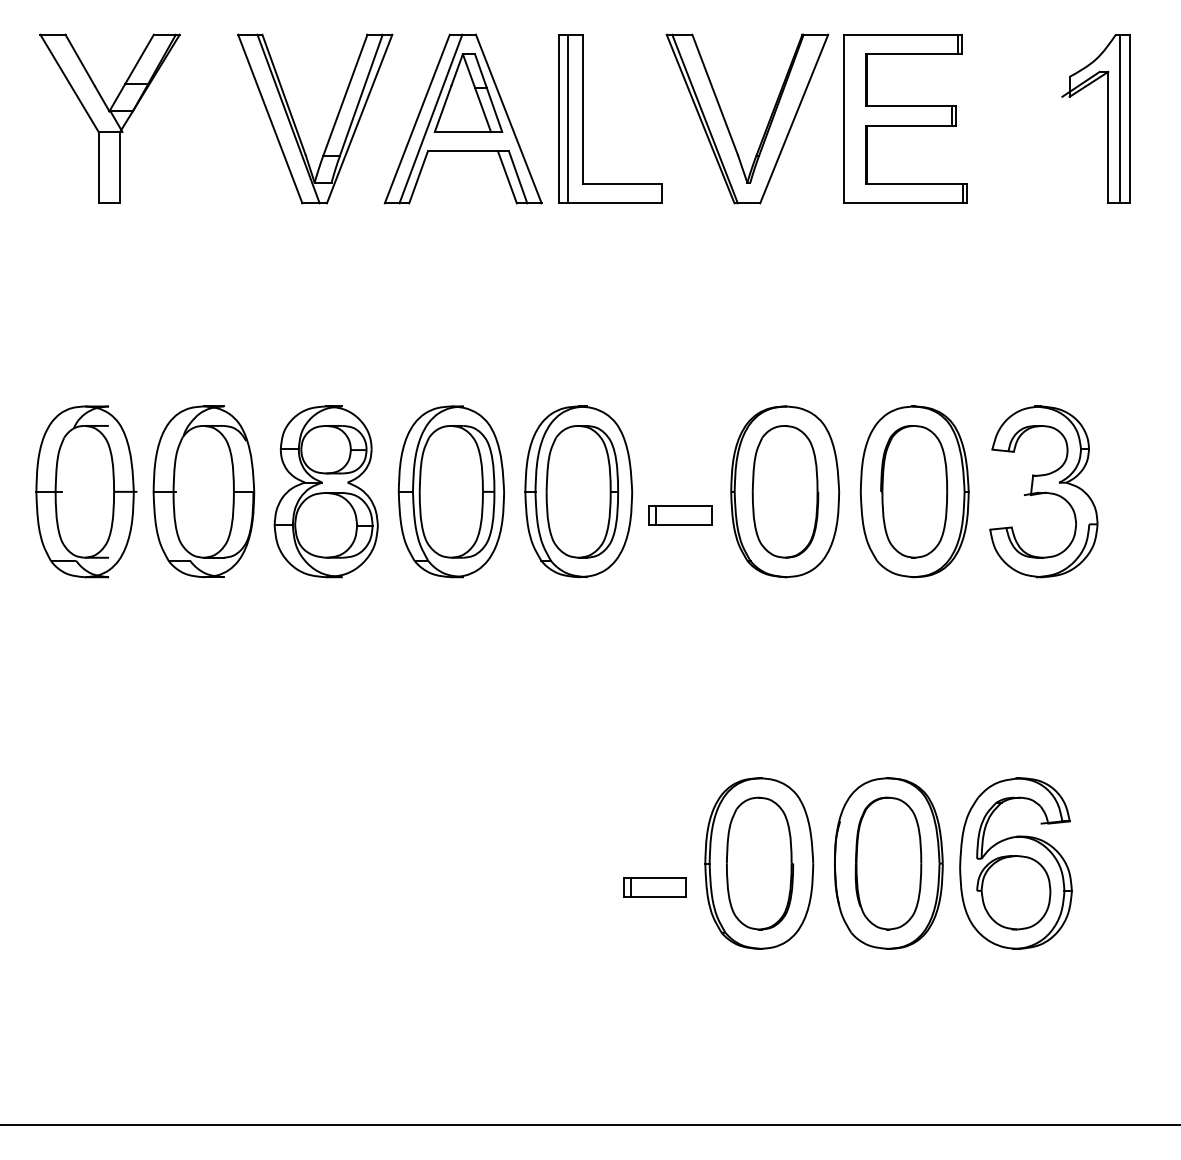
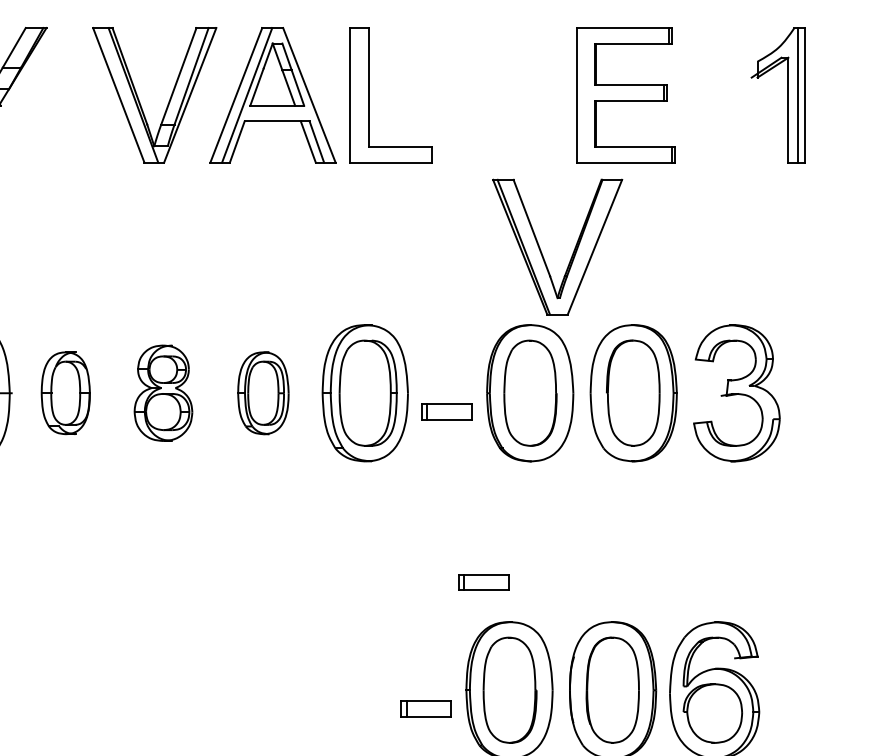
line: (568, 118) -> (357, 94), removed
part: (765, 128) -> (572, 254), moved
part: (203, 491) -> (65, 392), size x0.6
part: (325, 491) -> (162, 392), size x0.7
part: (450, 491) -> (262, 392), size x0.6
part: (727, 728) -> (484, 582), added

